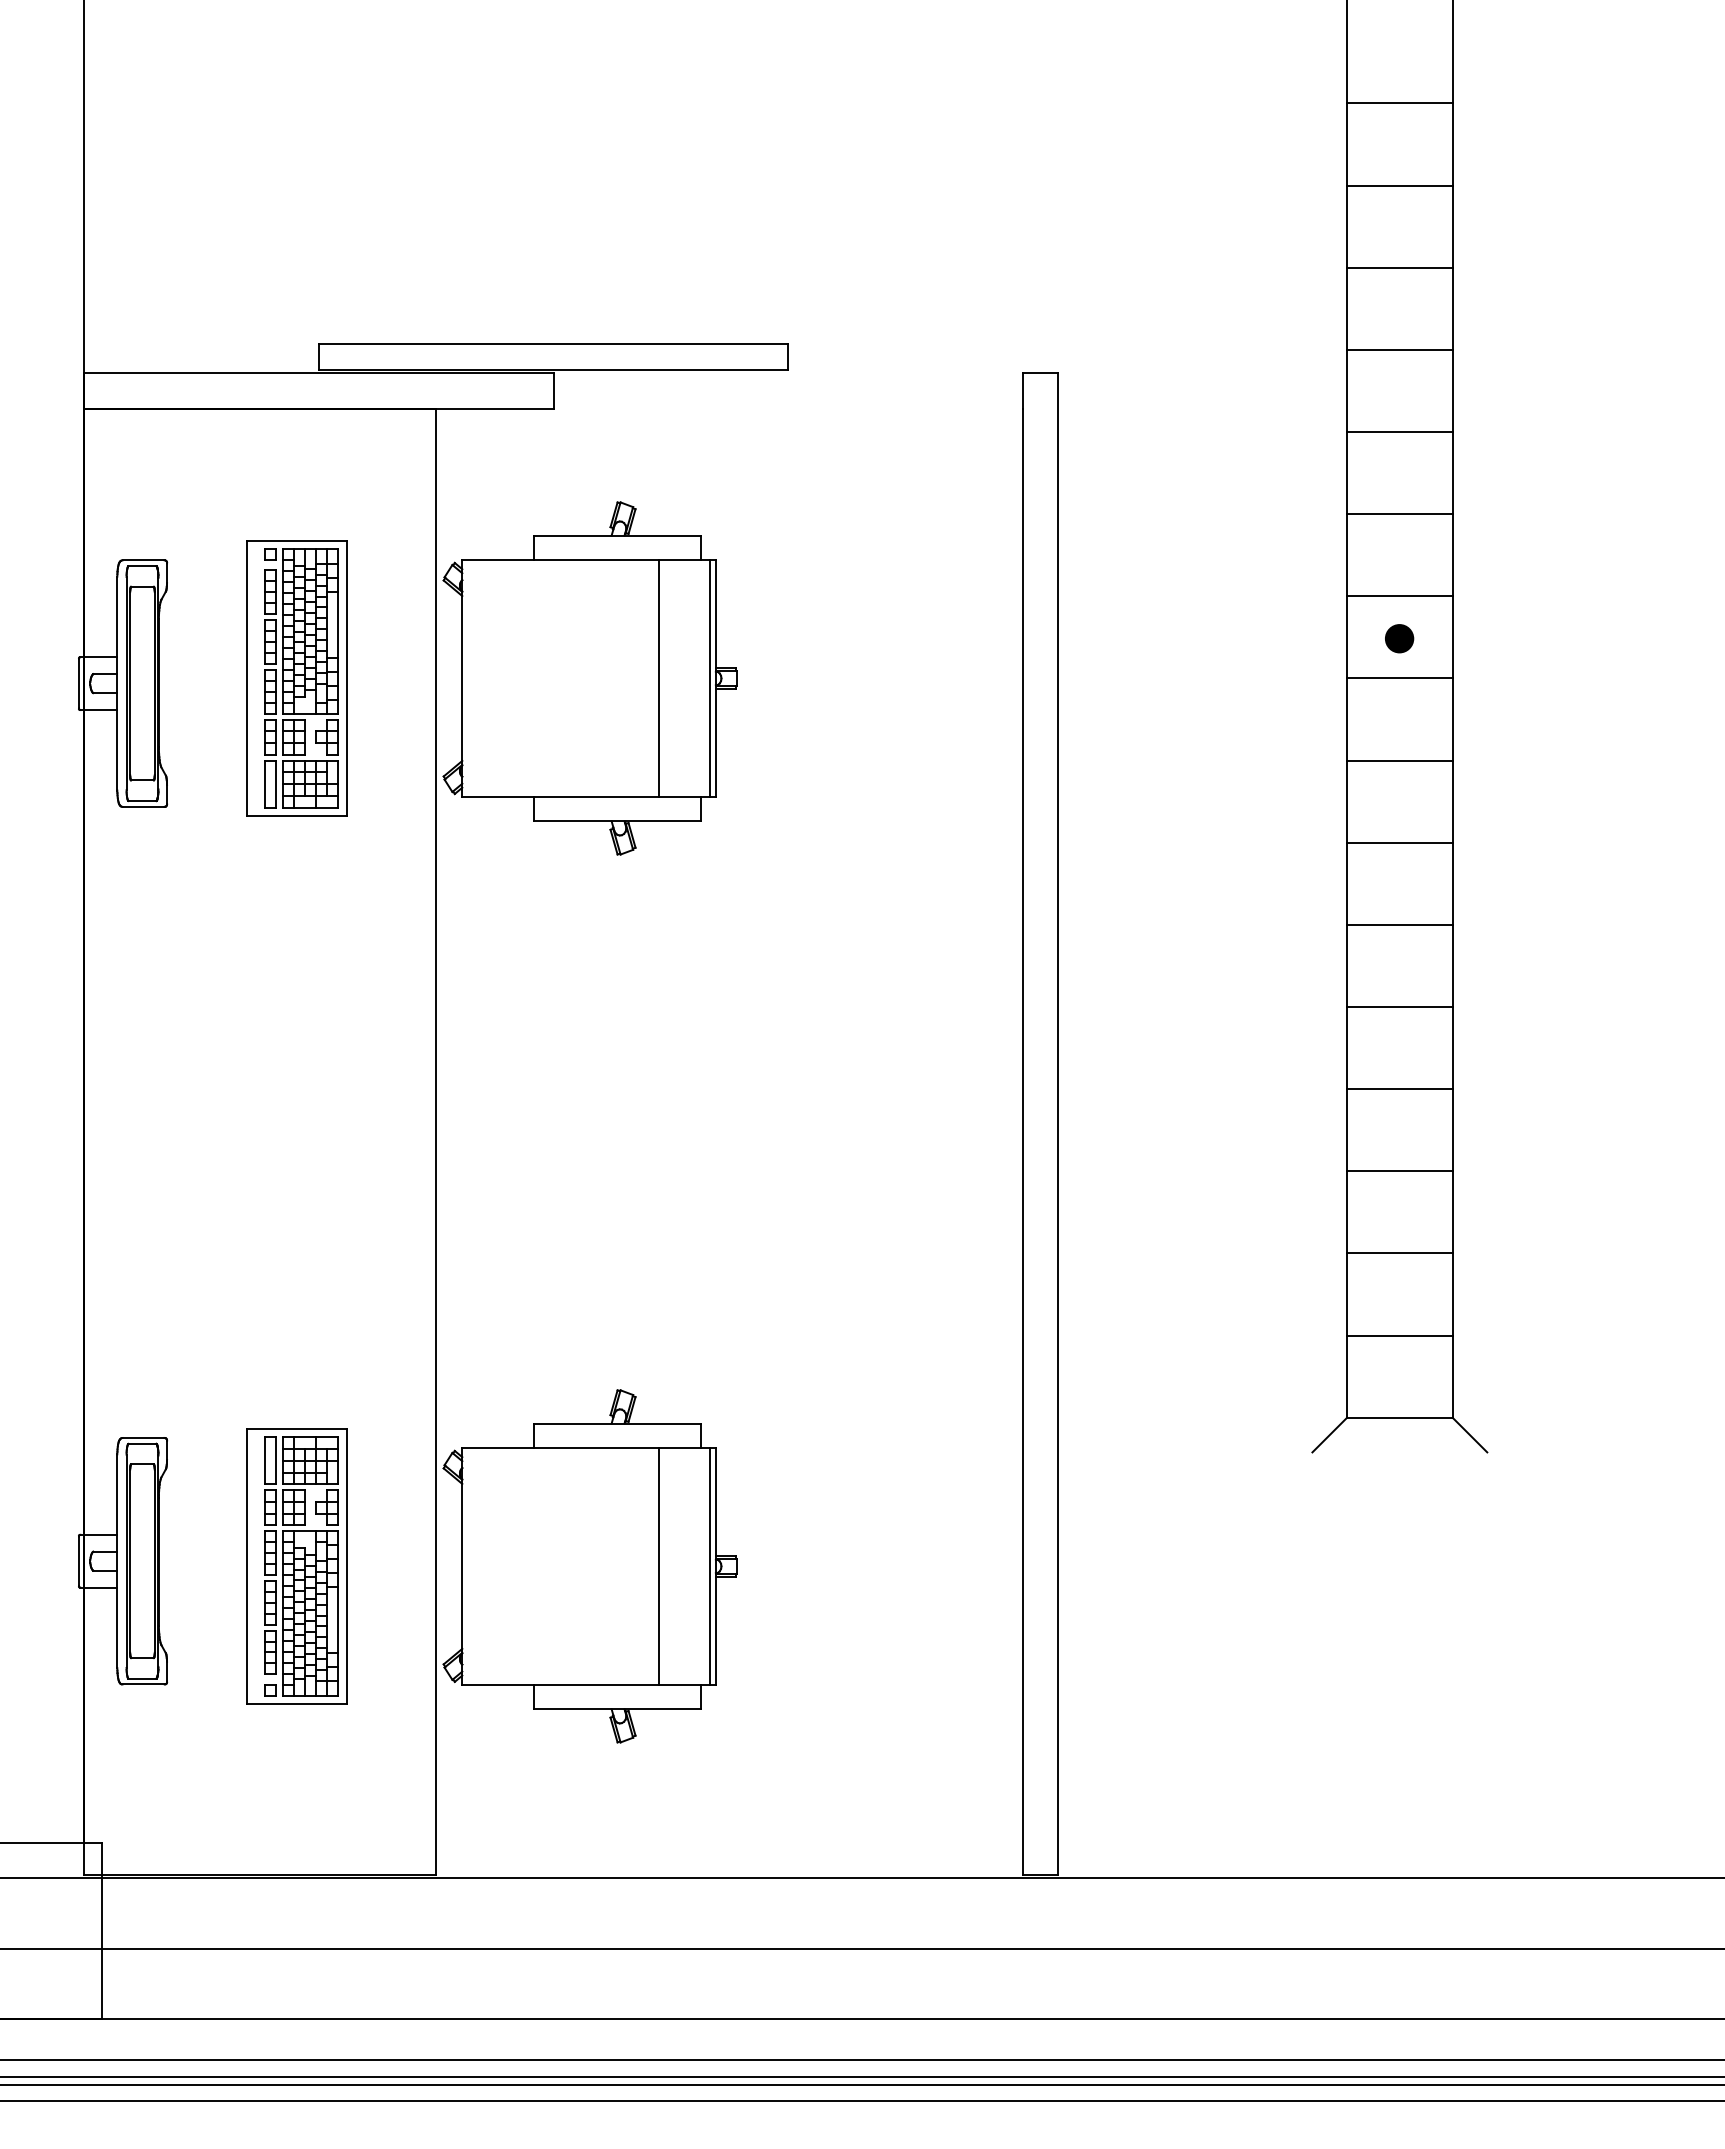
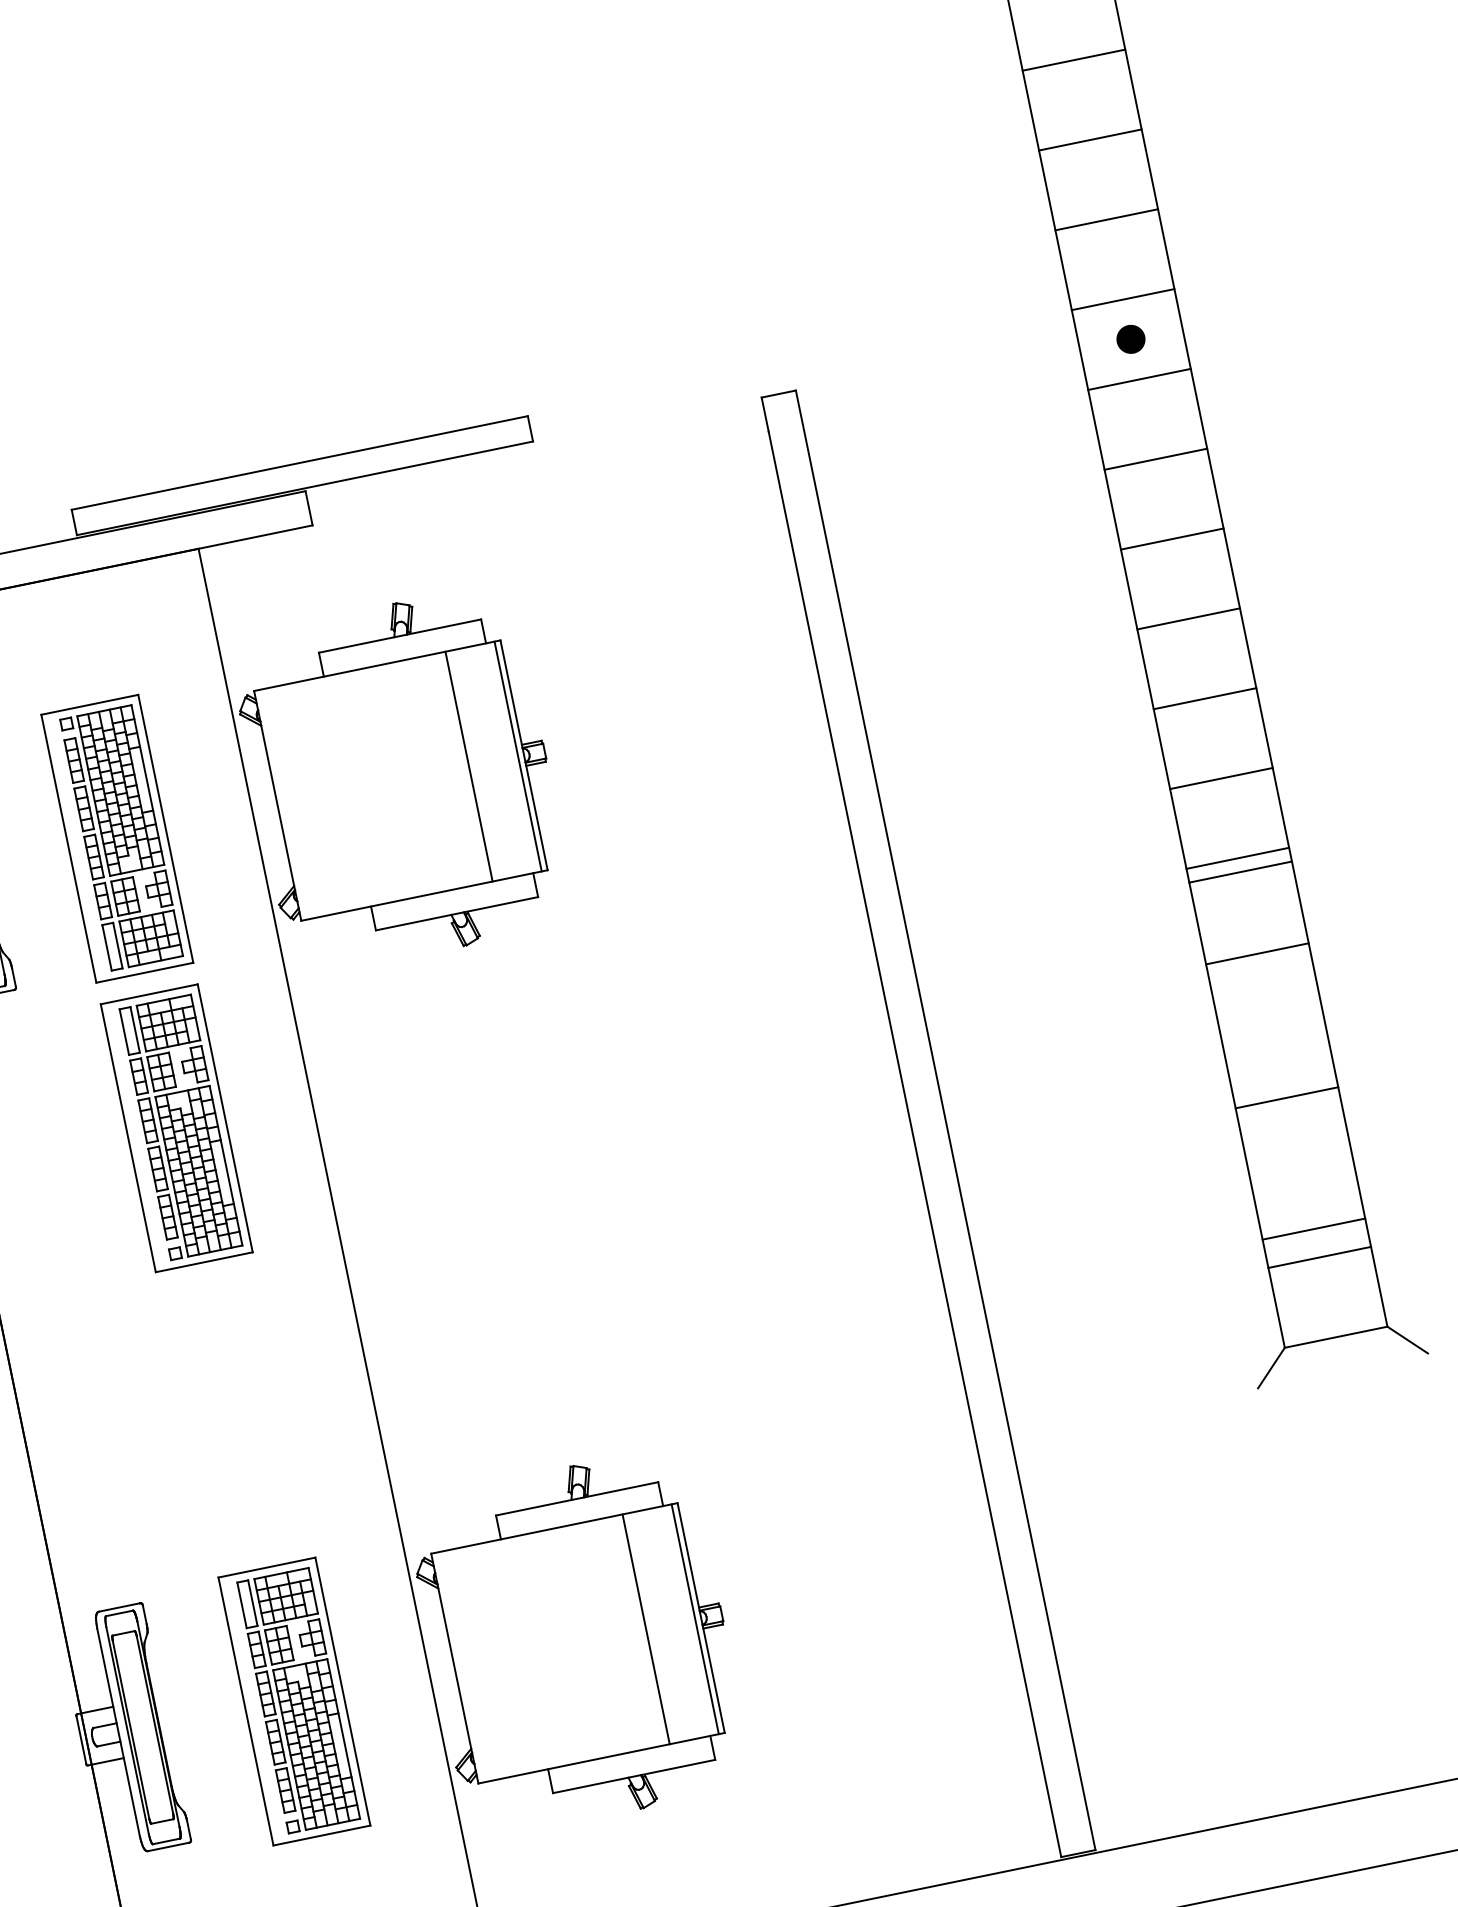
part: (1399, 638) -> (1130, 339), moved
part: (296, 976) -> (176, 1128), added
line: (1399, 1007) -> (1240, 872), moved
line: (1399, 1089) -> (1257, 954), moved
line: (1399, 1253) -> (1313, 1229), moved

